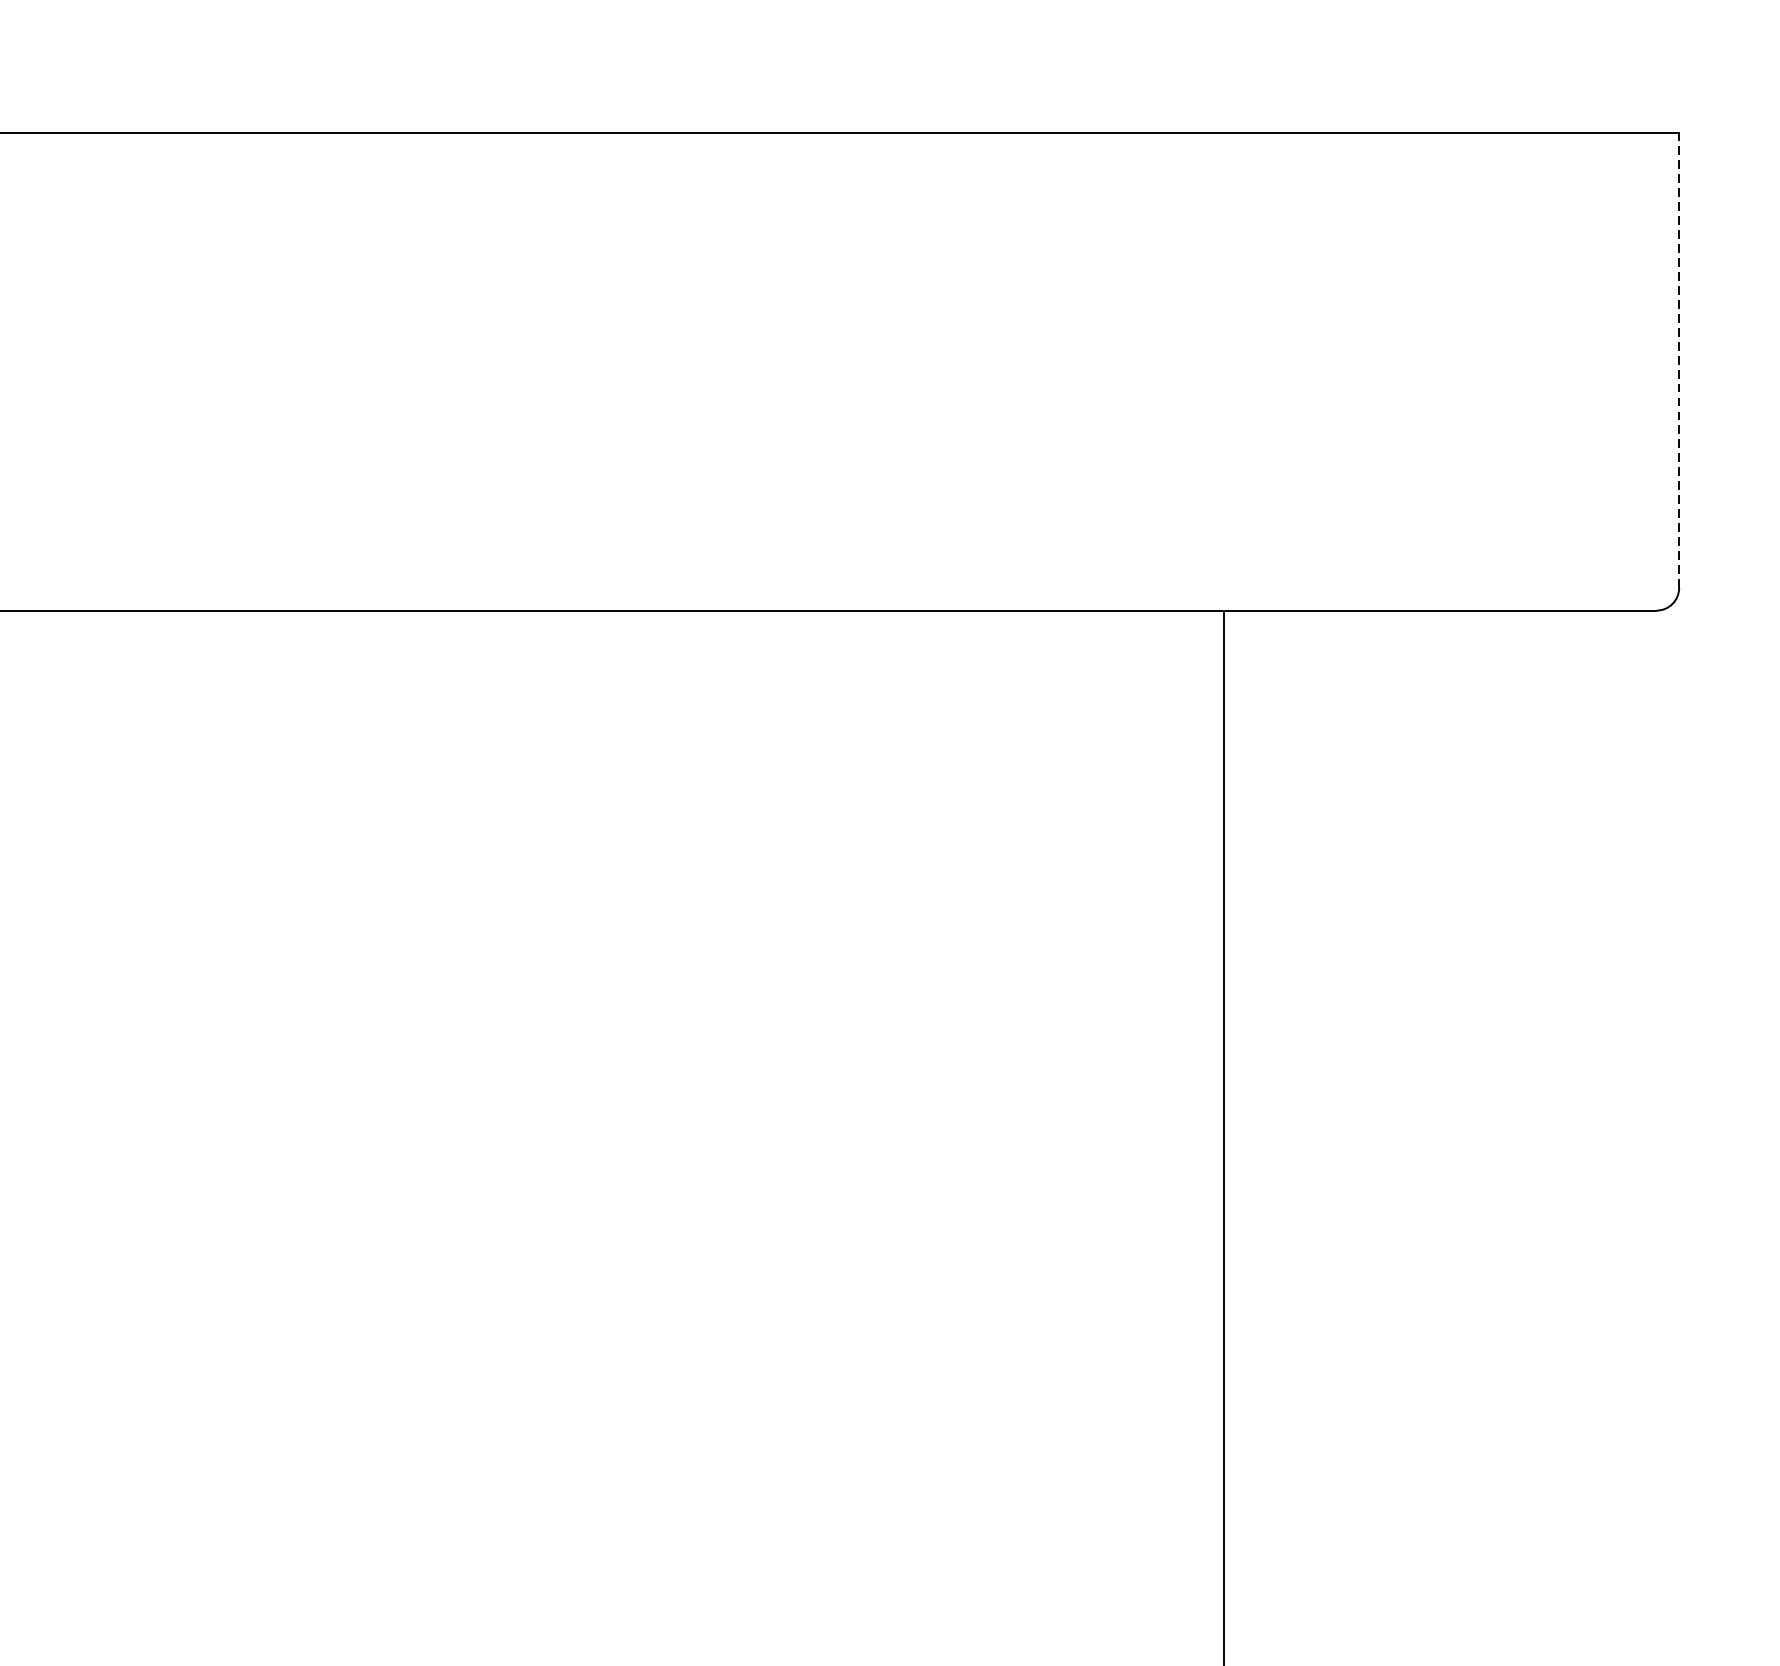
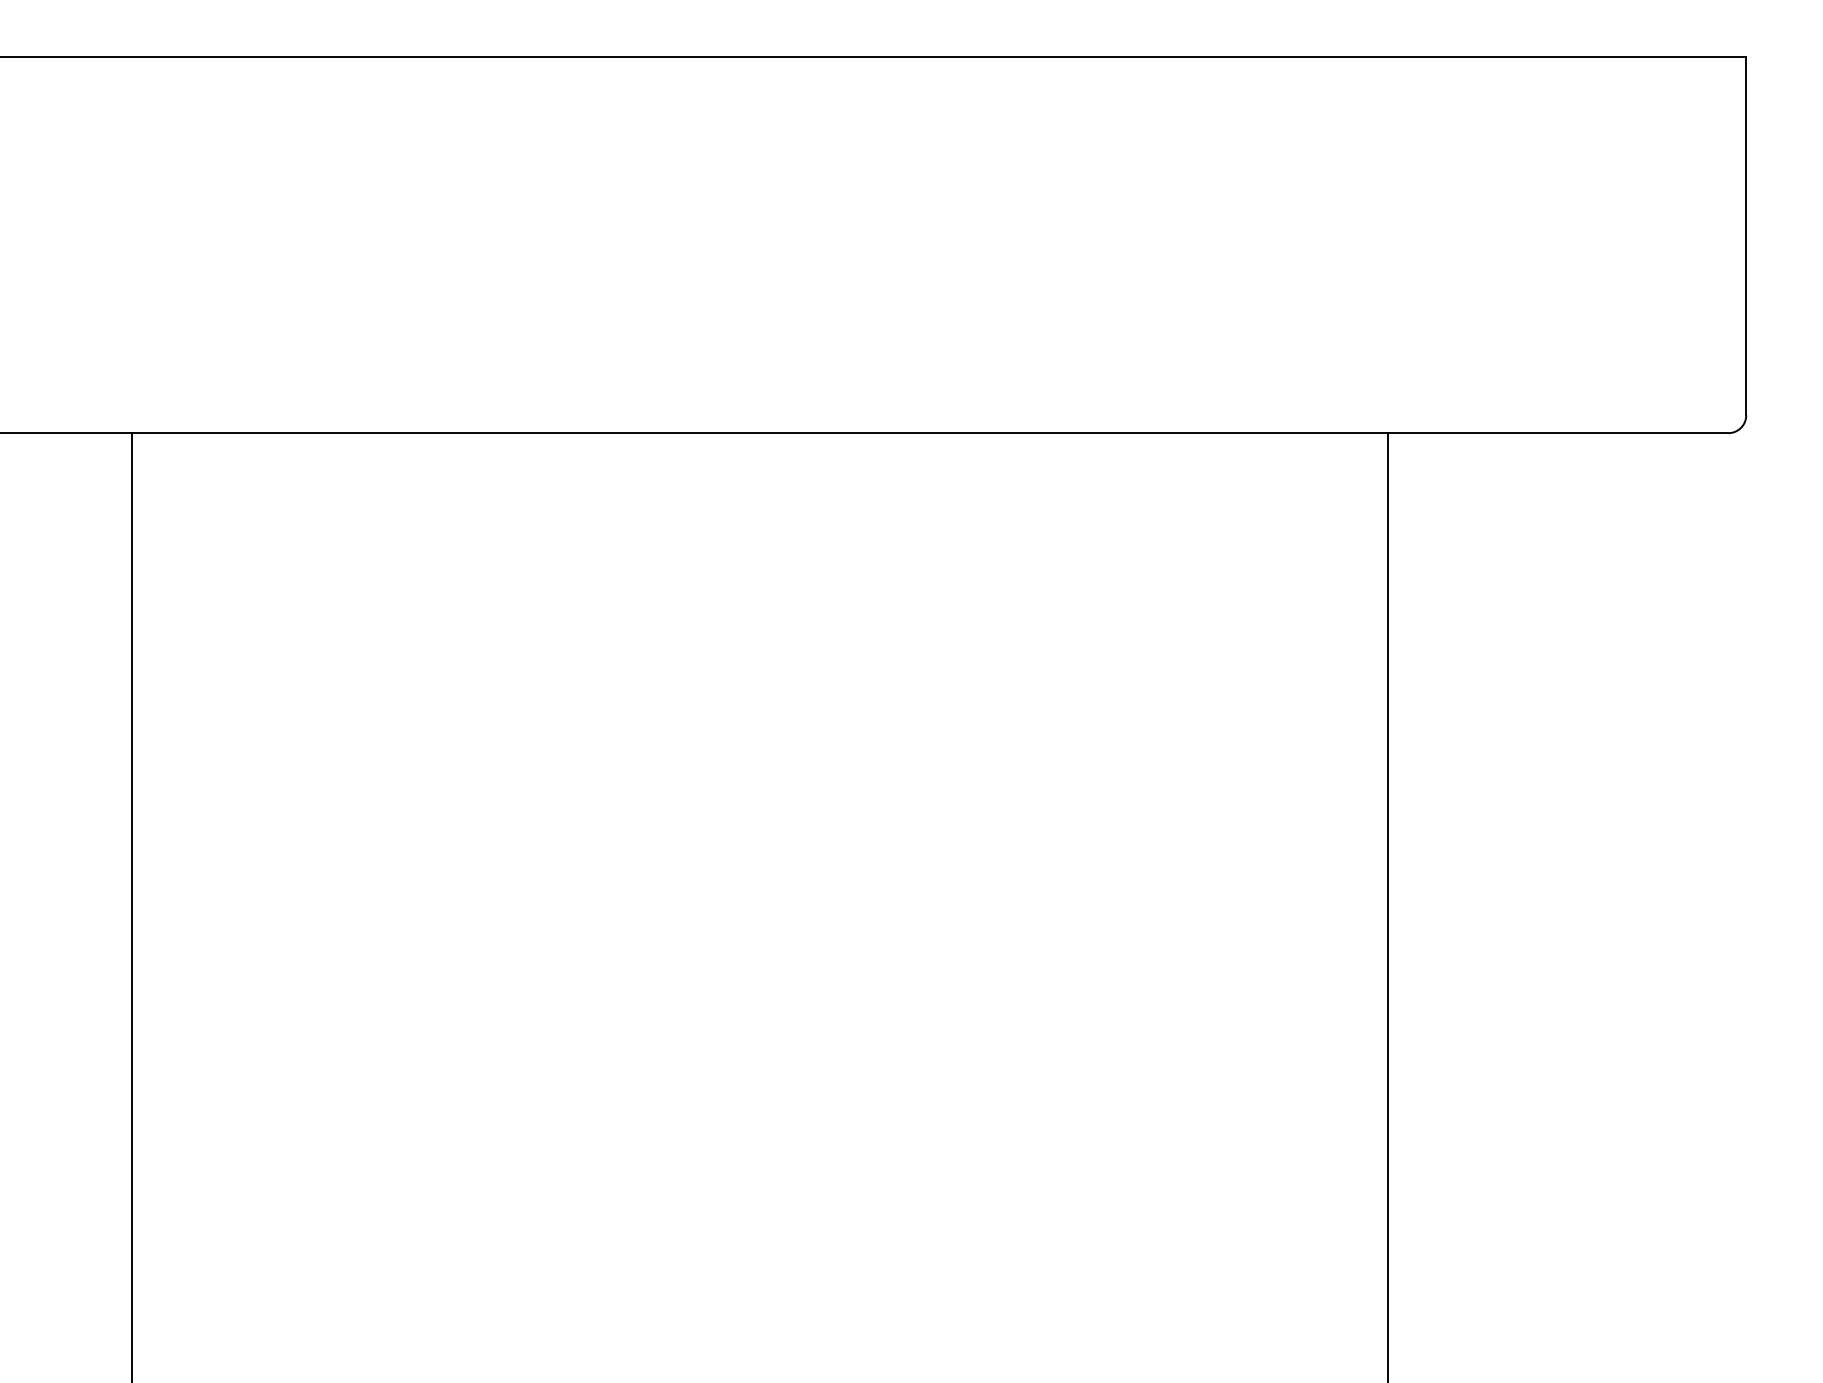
line: (1679, 359) -> (1746, 235), dashed -> solid

